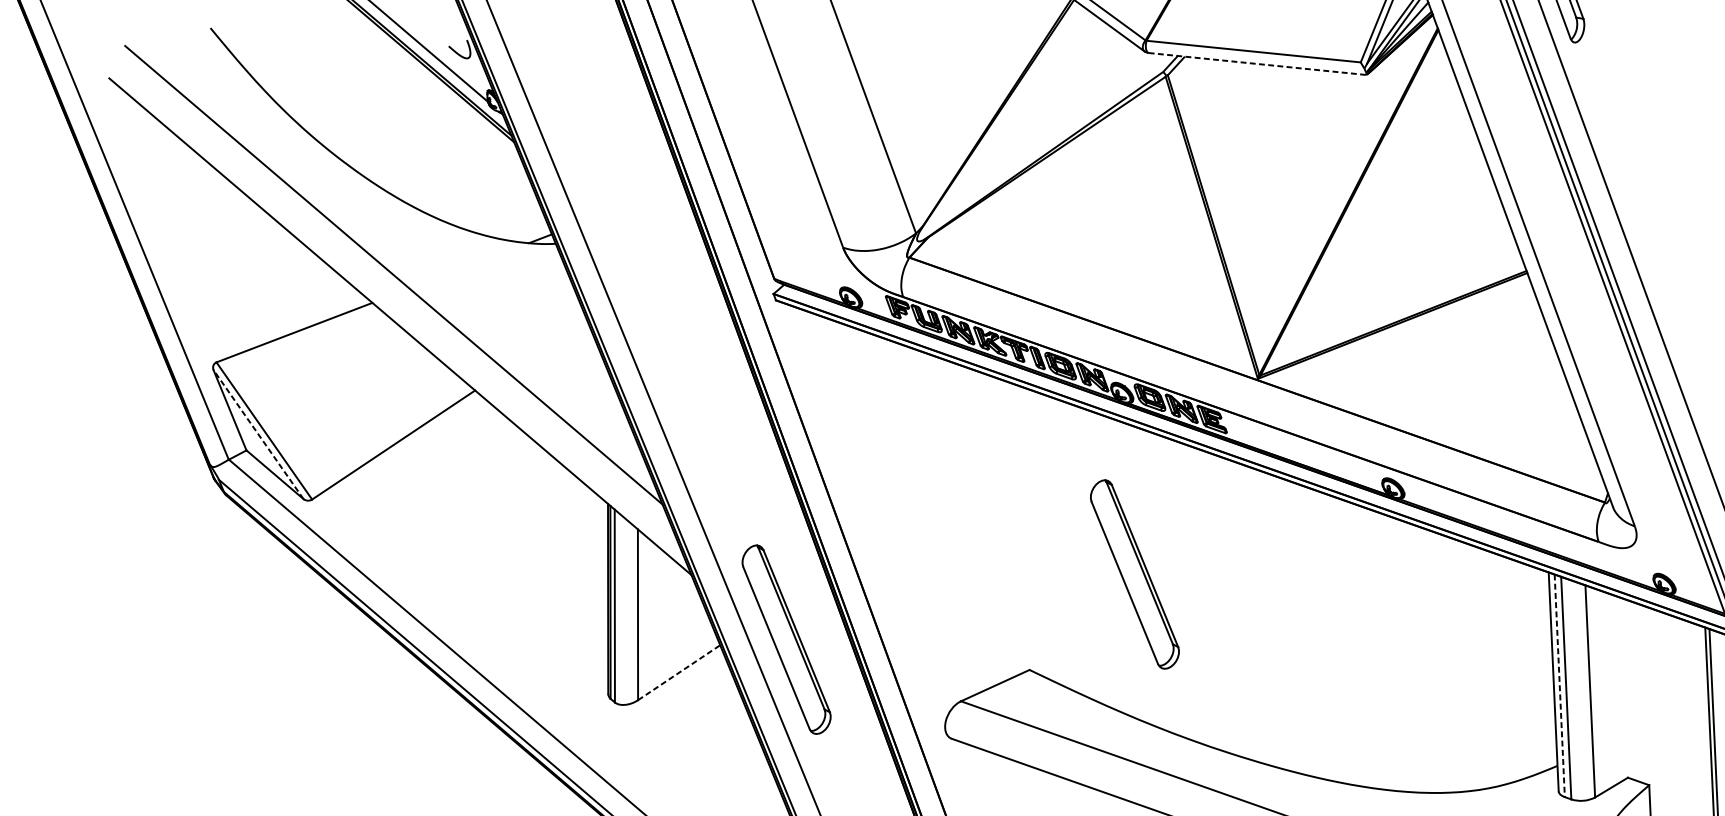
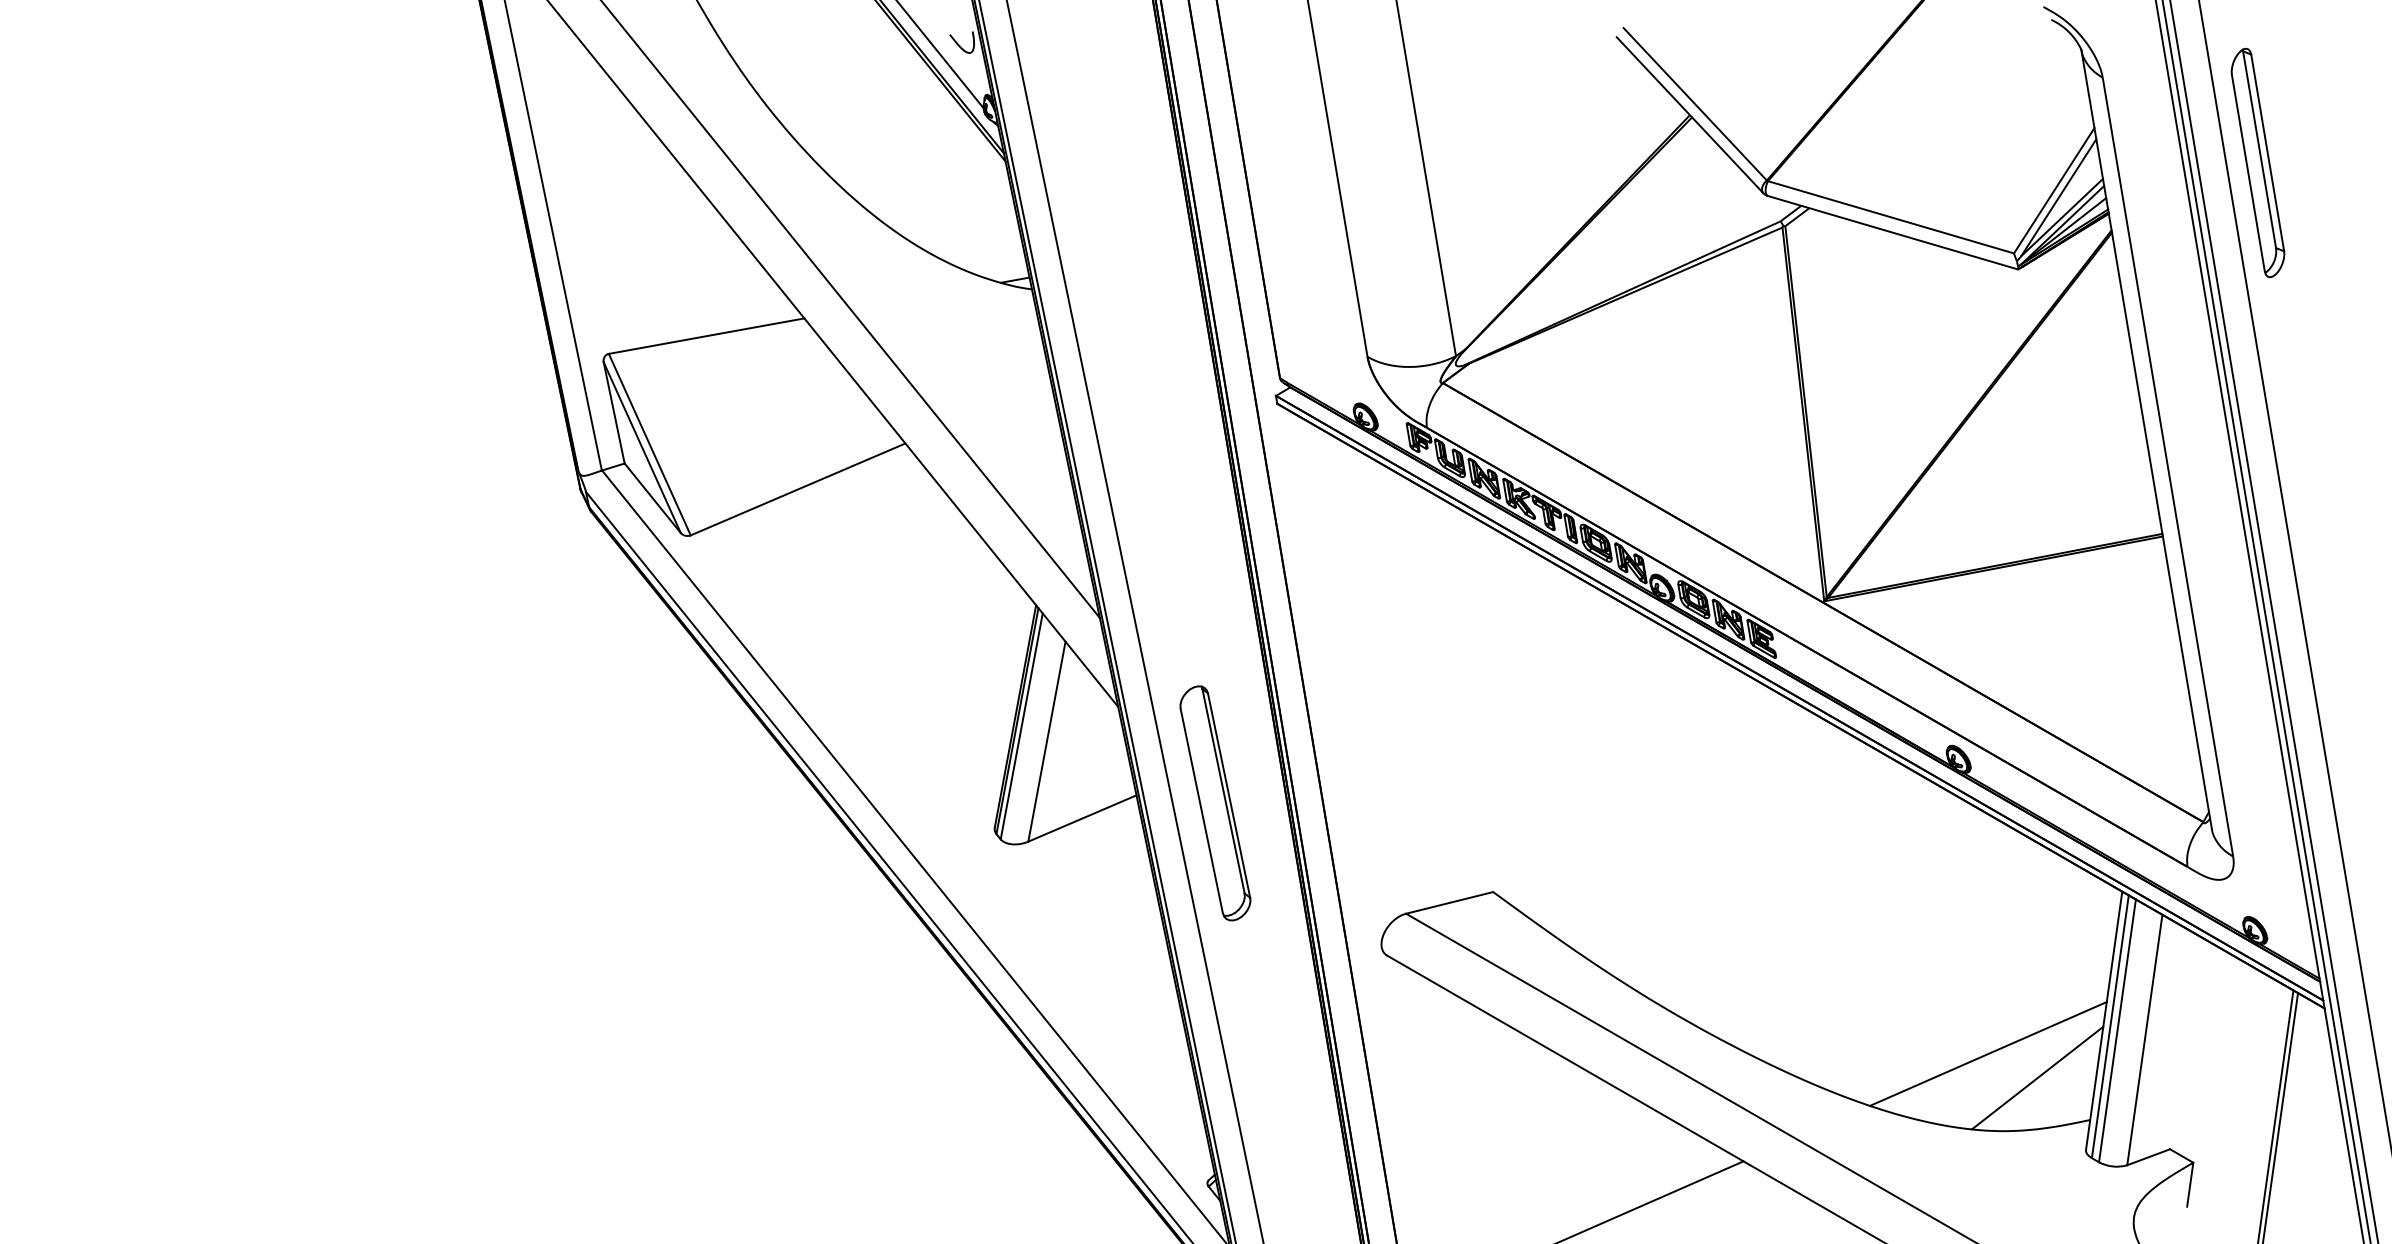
line: (1258, 63) -> (1893, 232), dashed -> solid
line: (258, 434) -> (642, 447), dashed -> solid
part: (1134, 574) -> (1637, 803), removed
line: (679, 672) -> (1082, 818), dashed -> solid
line: (1559, 685) -> (2110, 1026), dashed -> solid
line: (1463, 726) -> (1988, 1053), added
line: (1507, 738) -> (2037, 1077), added

